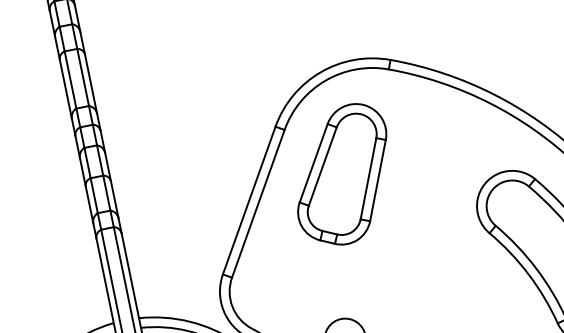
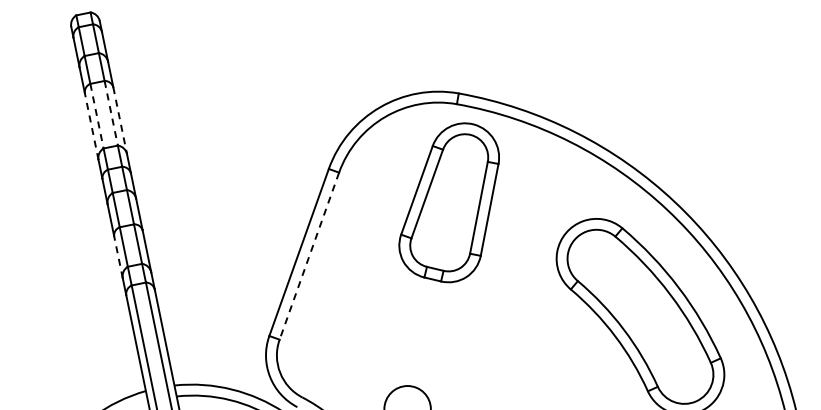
line: (83, 77) -> (111, 113), solid -> dashed
line: (70, 80) -> (97, 116), solid -> dashed
line: (91, 84) -> (120, 121), solid -> dashed
line: (65, 89) -> (91, 126), solid -> dashed
part: (341, 174) -> (448, 202), moved
line: (89, 204) -> (118, 257), solid -> dashed
line: (258, 204) -> (309, 256), solid -> dashed

